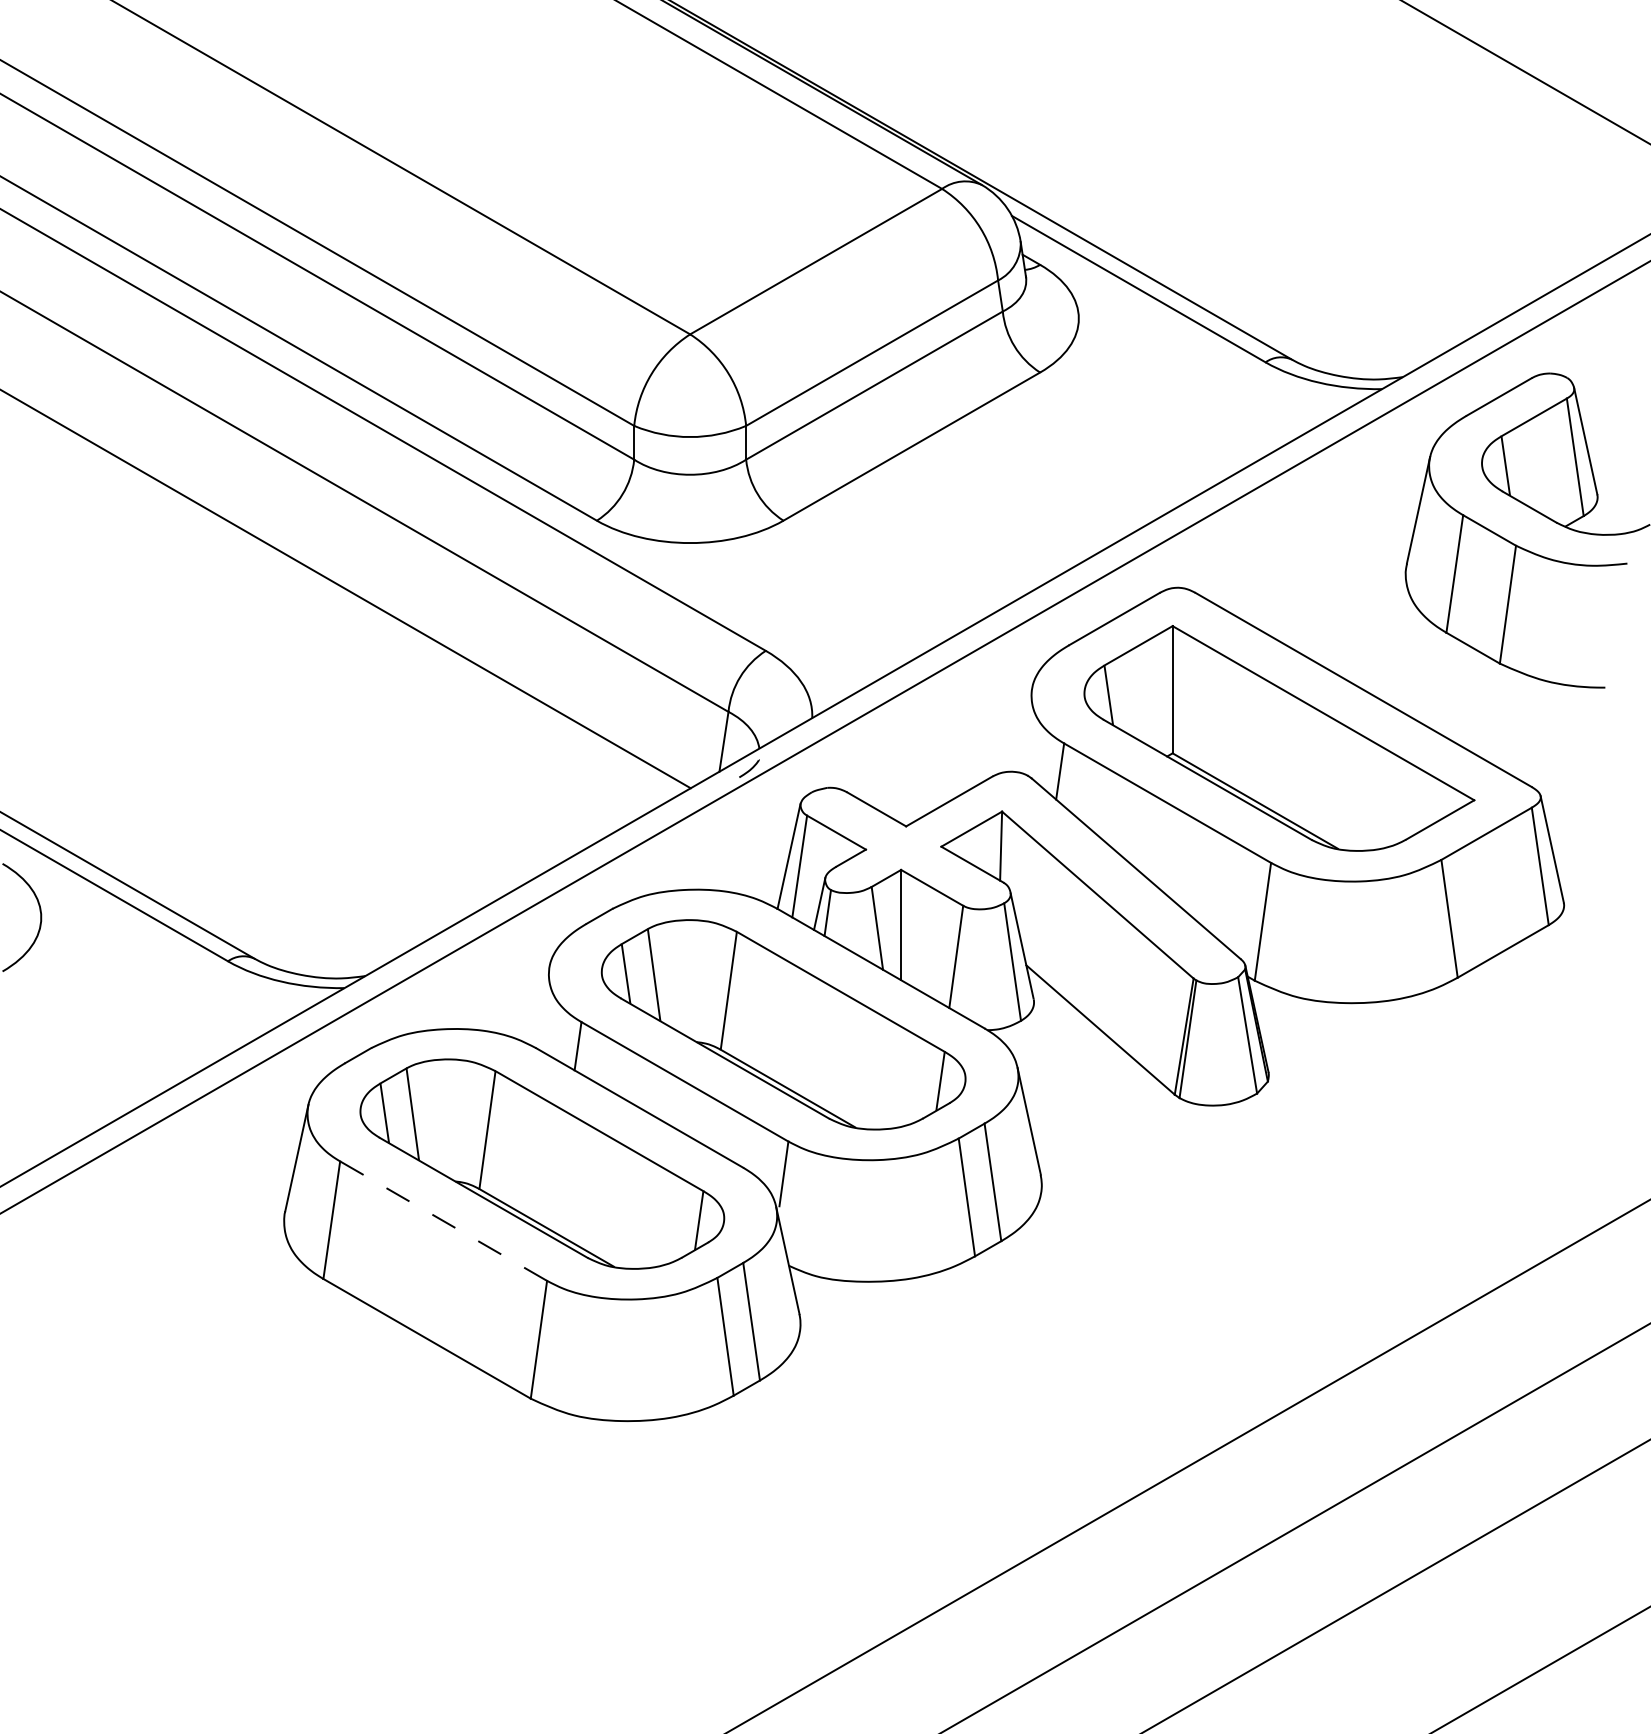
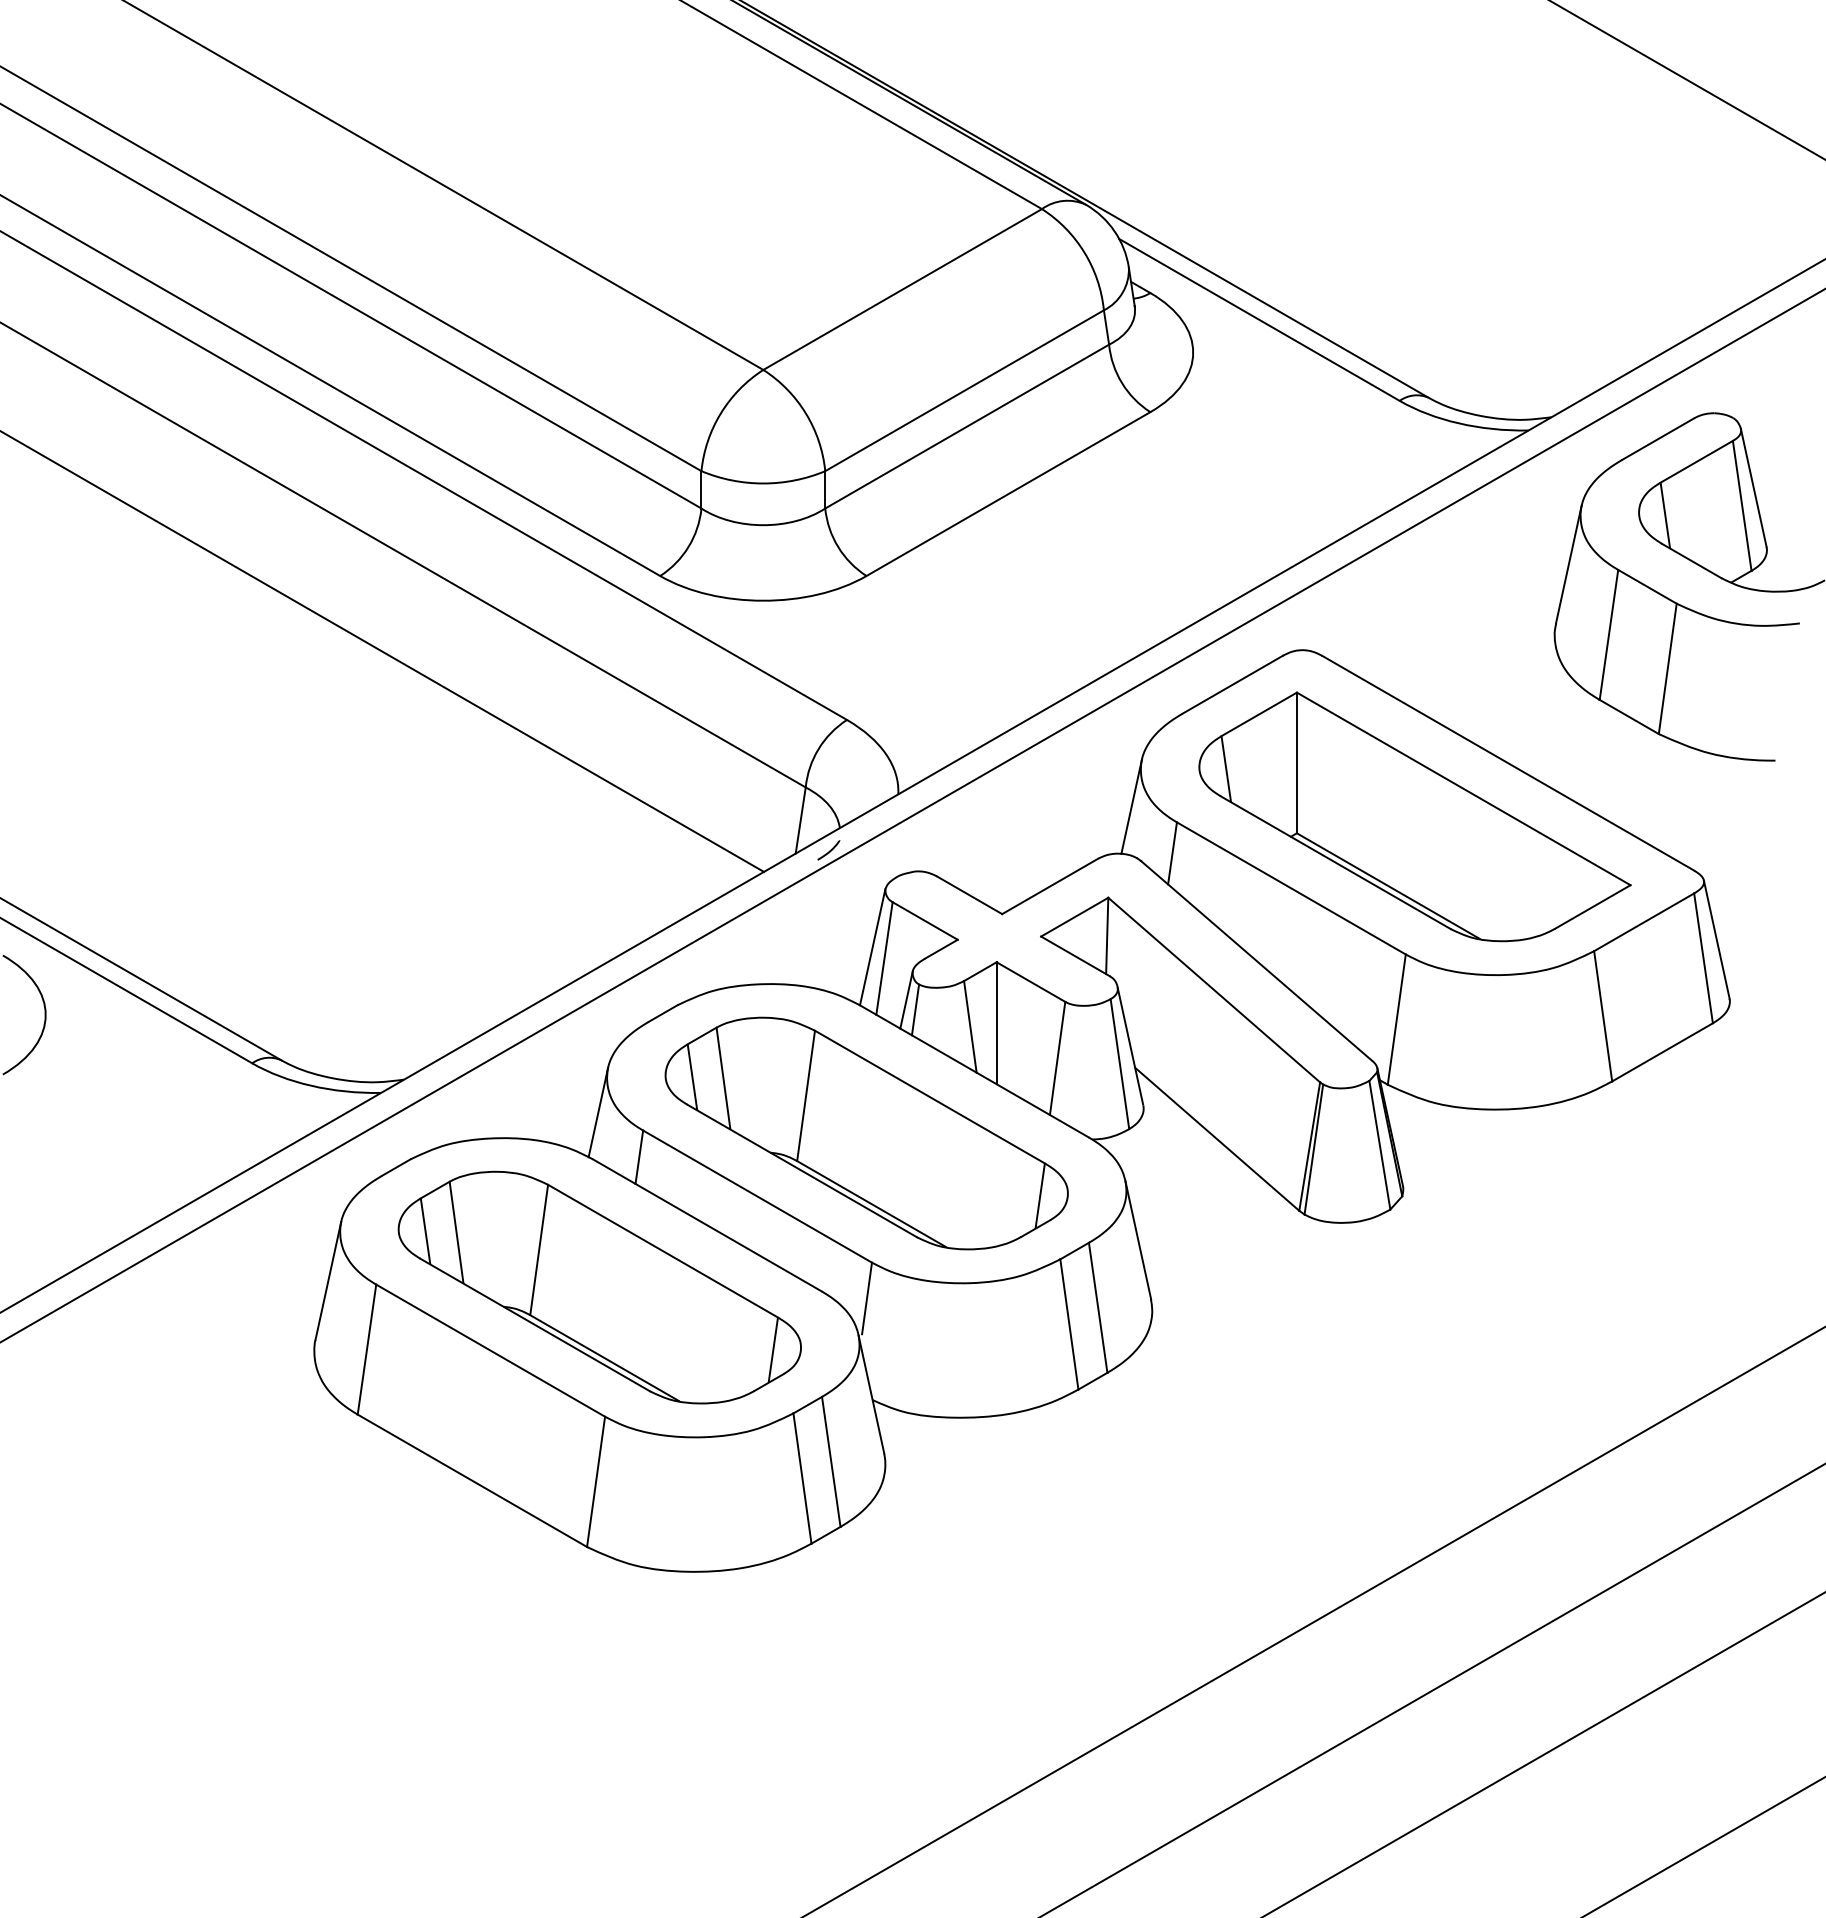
line: (1023, 729) -> (1131, 806), added
line: (541, 1005) -> (598, 1112), added
line: (443, 1220) -> (490, 1350), dashed -> solid

